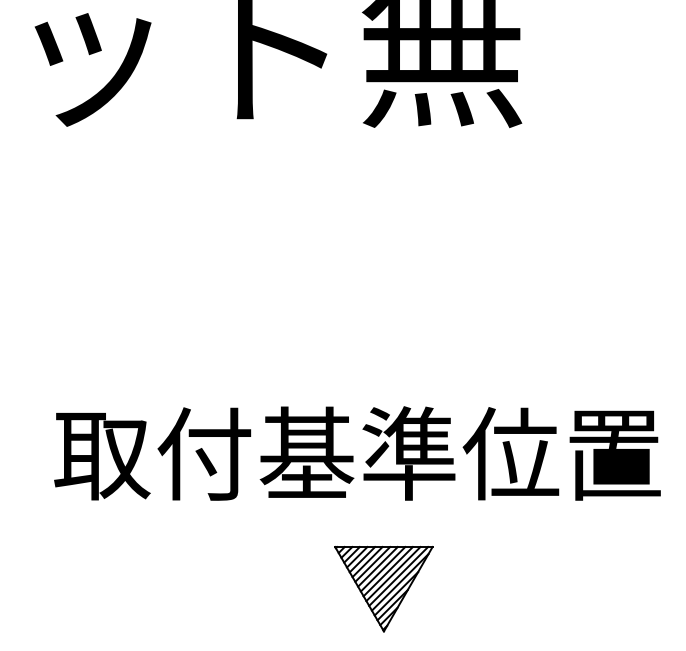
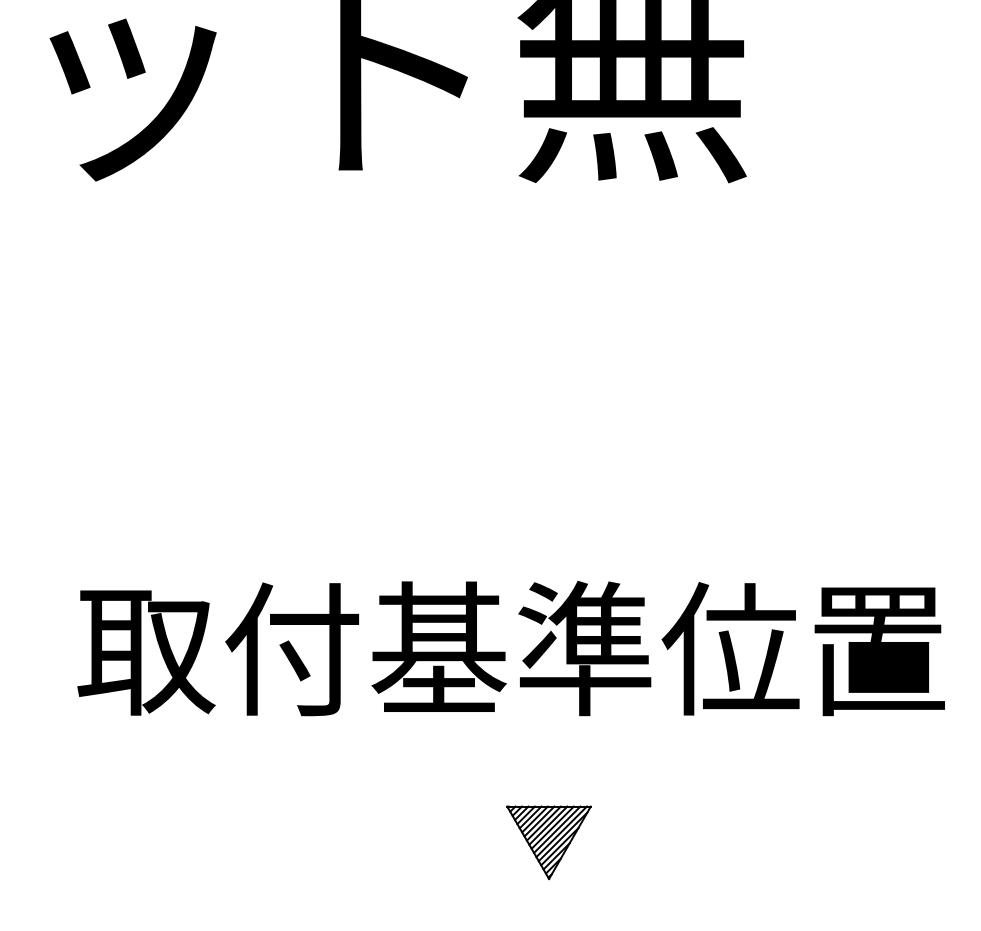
part: (383, 589) -> (548, 843), size x0.6

